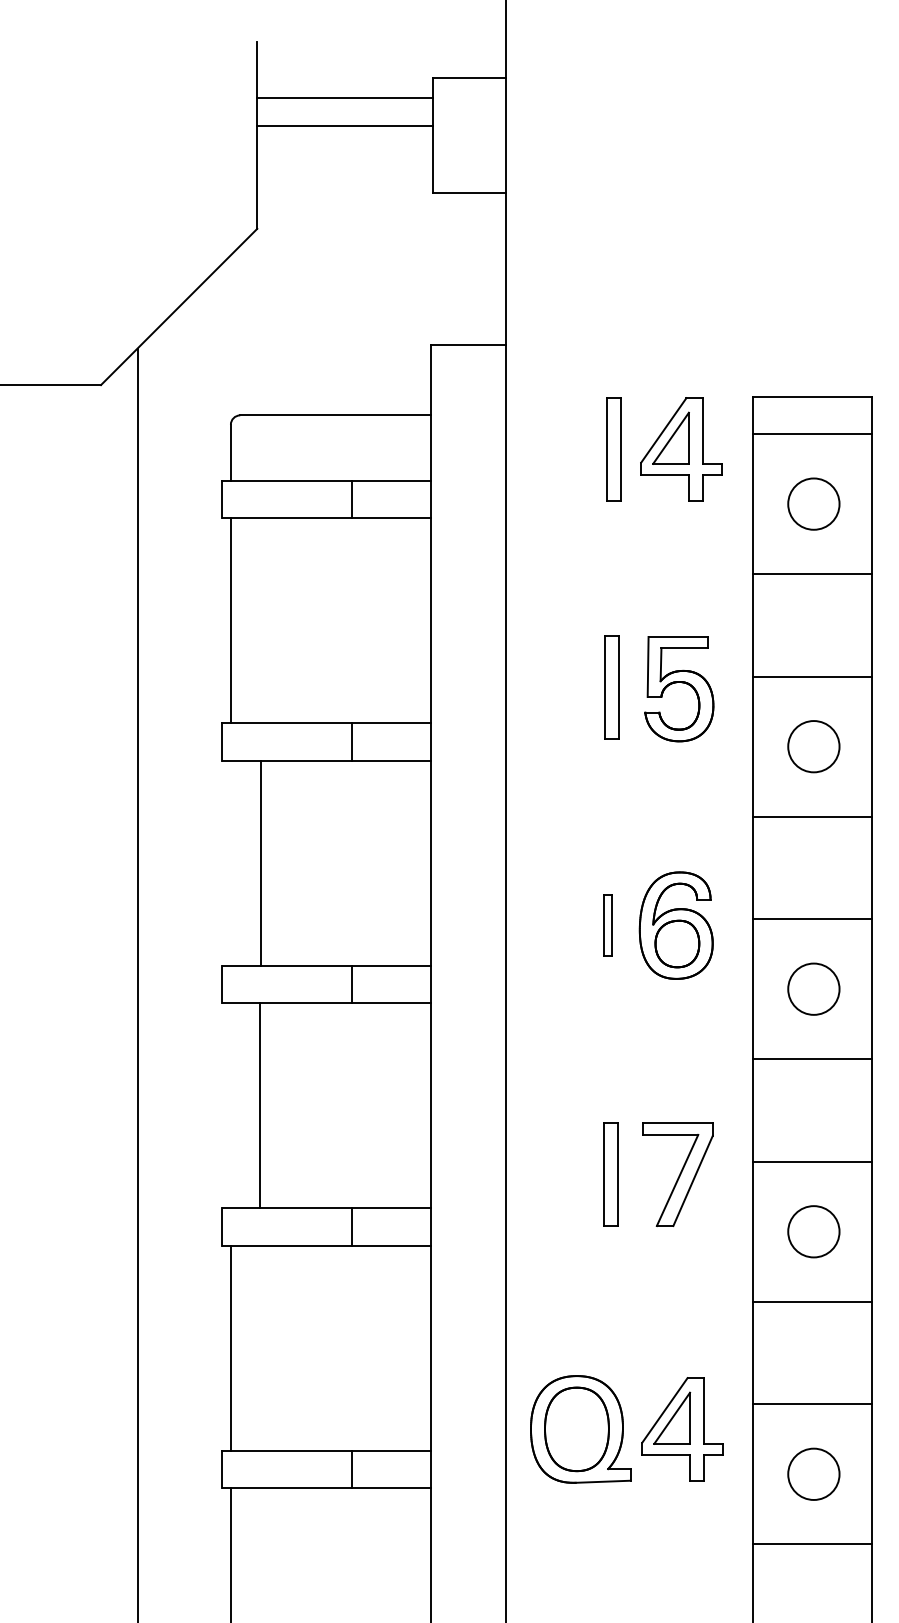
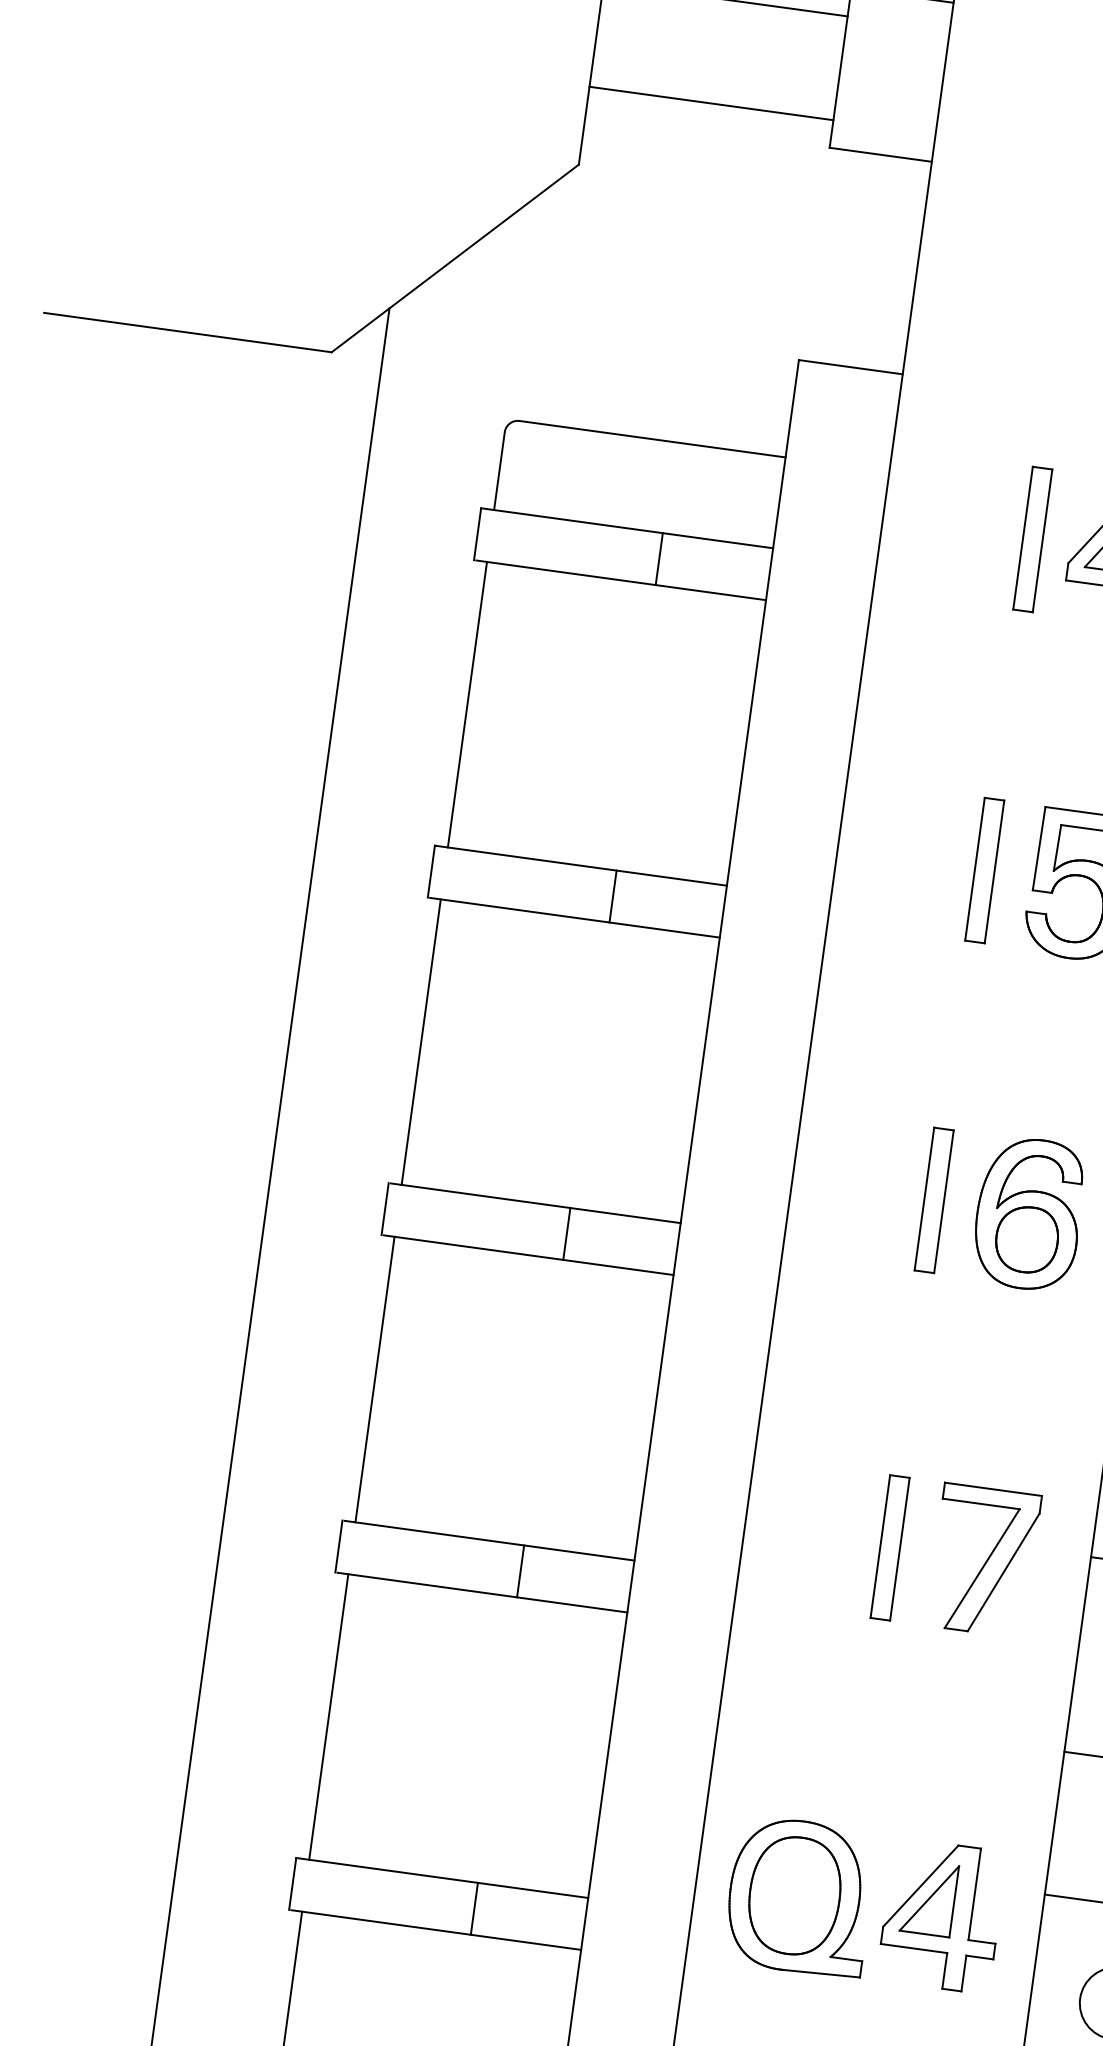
line: (344, 125) -> (710, 102), moved
line: (260, 862) -> (420, 1041), moved
part: (607, 925) -> (933, 1200), size x1.67
line: (259, 1105) -> (374, 1379), moved

